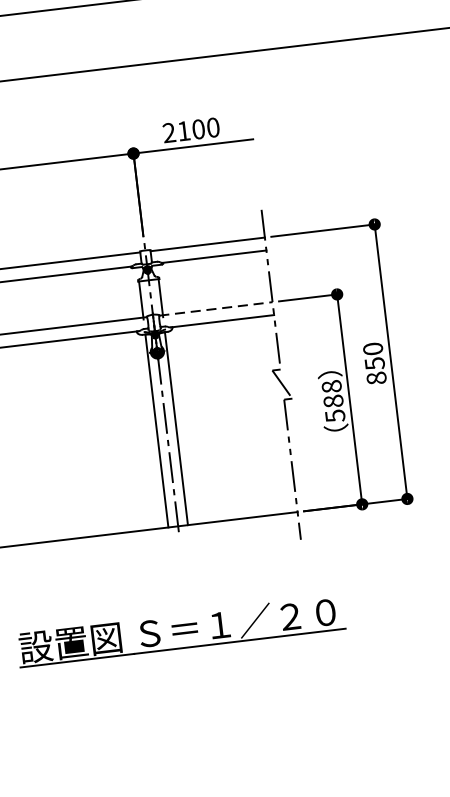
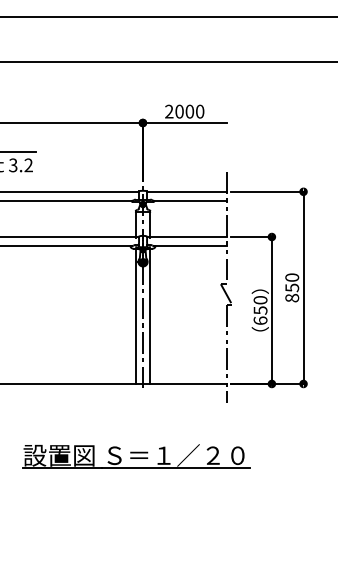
text: (183, 130) -> (179, 111), 2100 -> 2000
line: (216, 309) -> (187, 237), dashed -> solid
text: (333, 401) -> (260, 310), 588 -> 650

